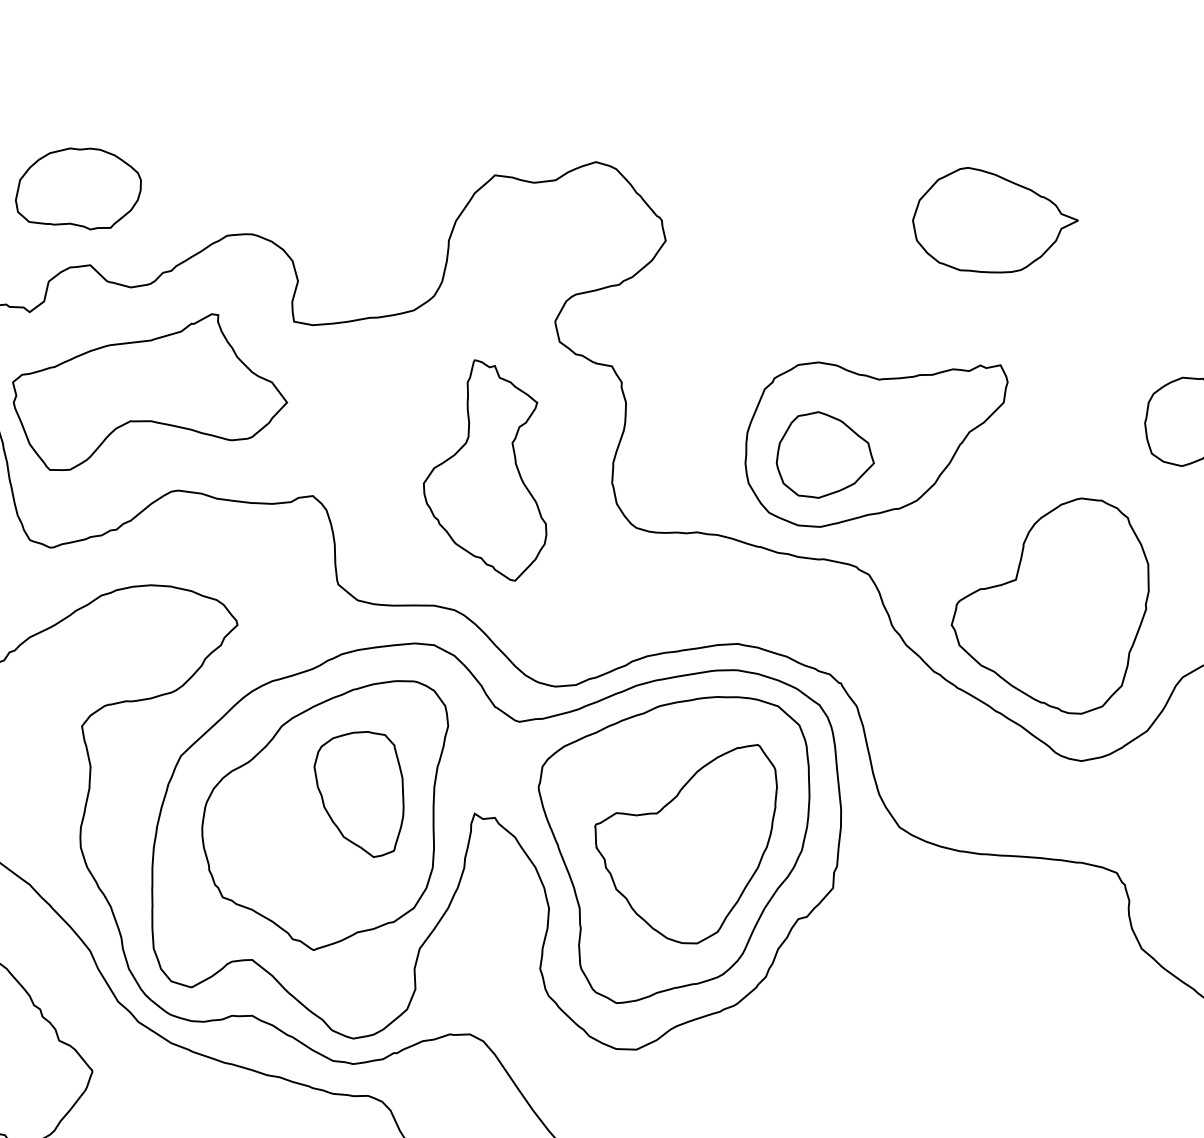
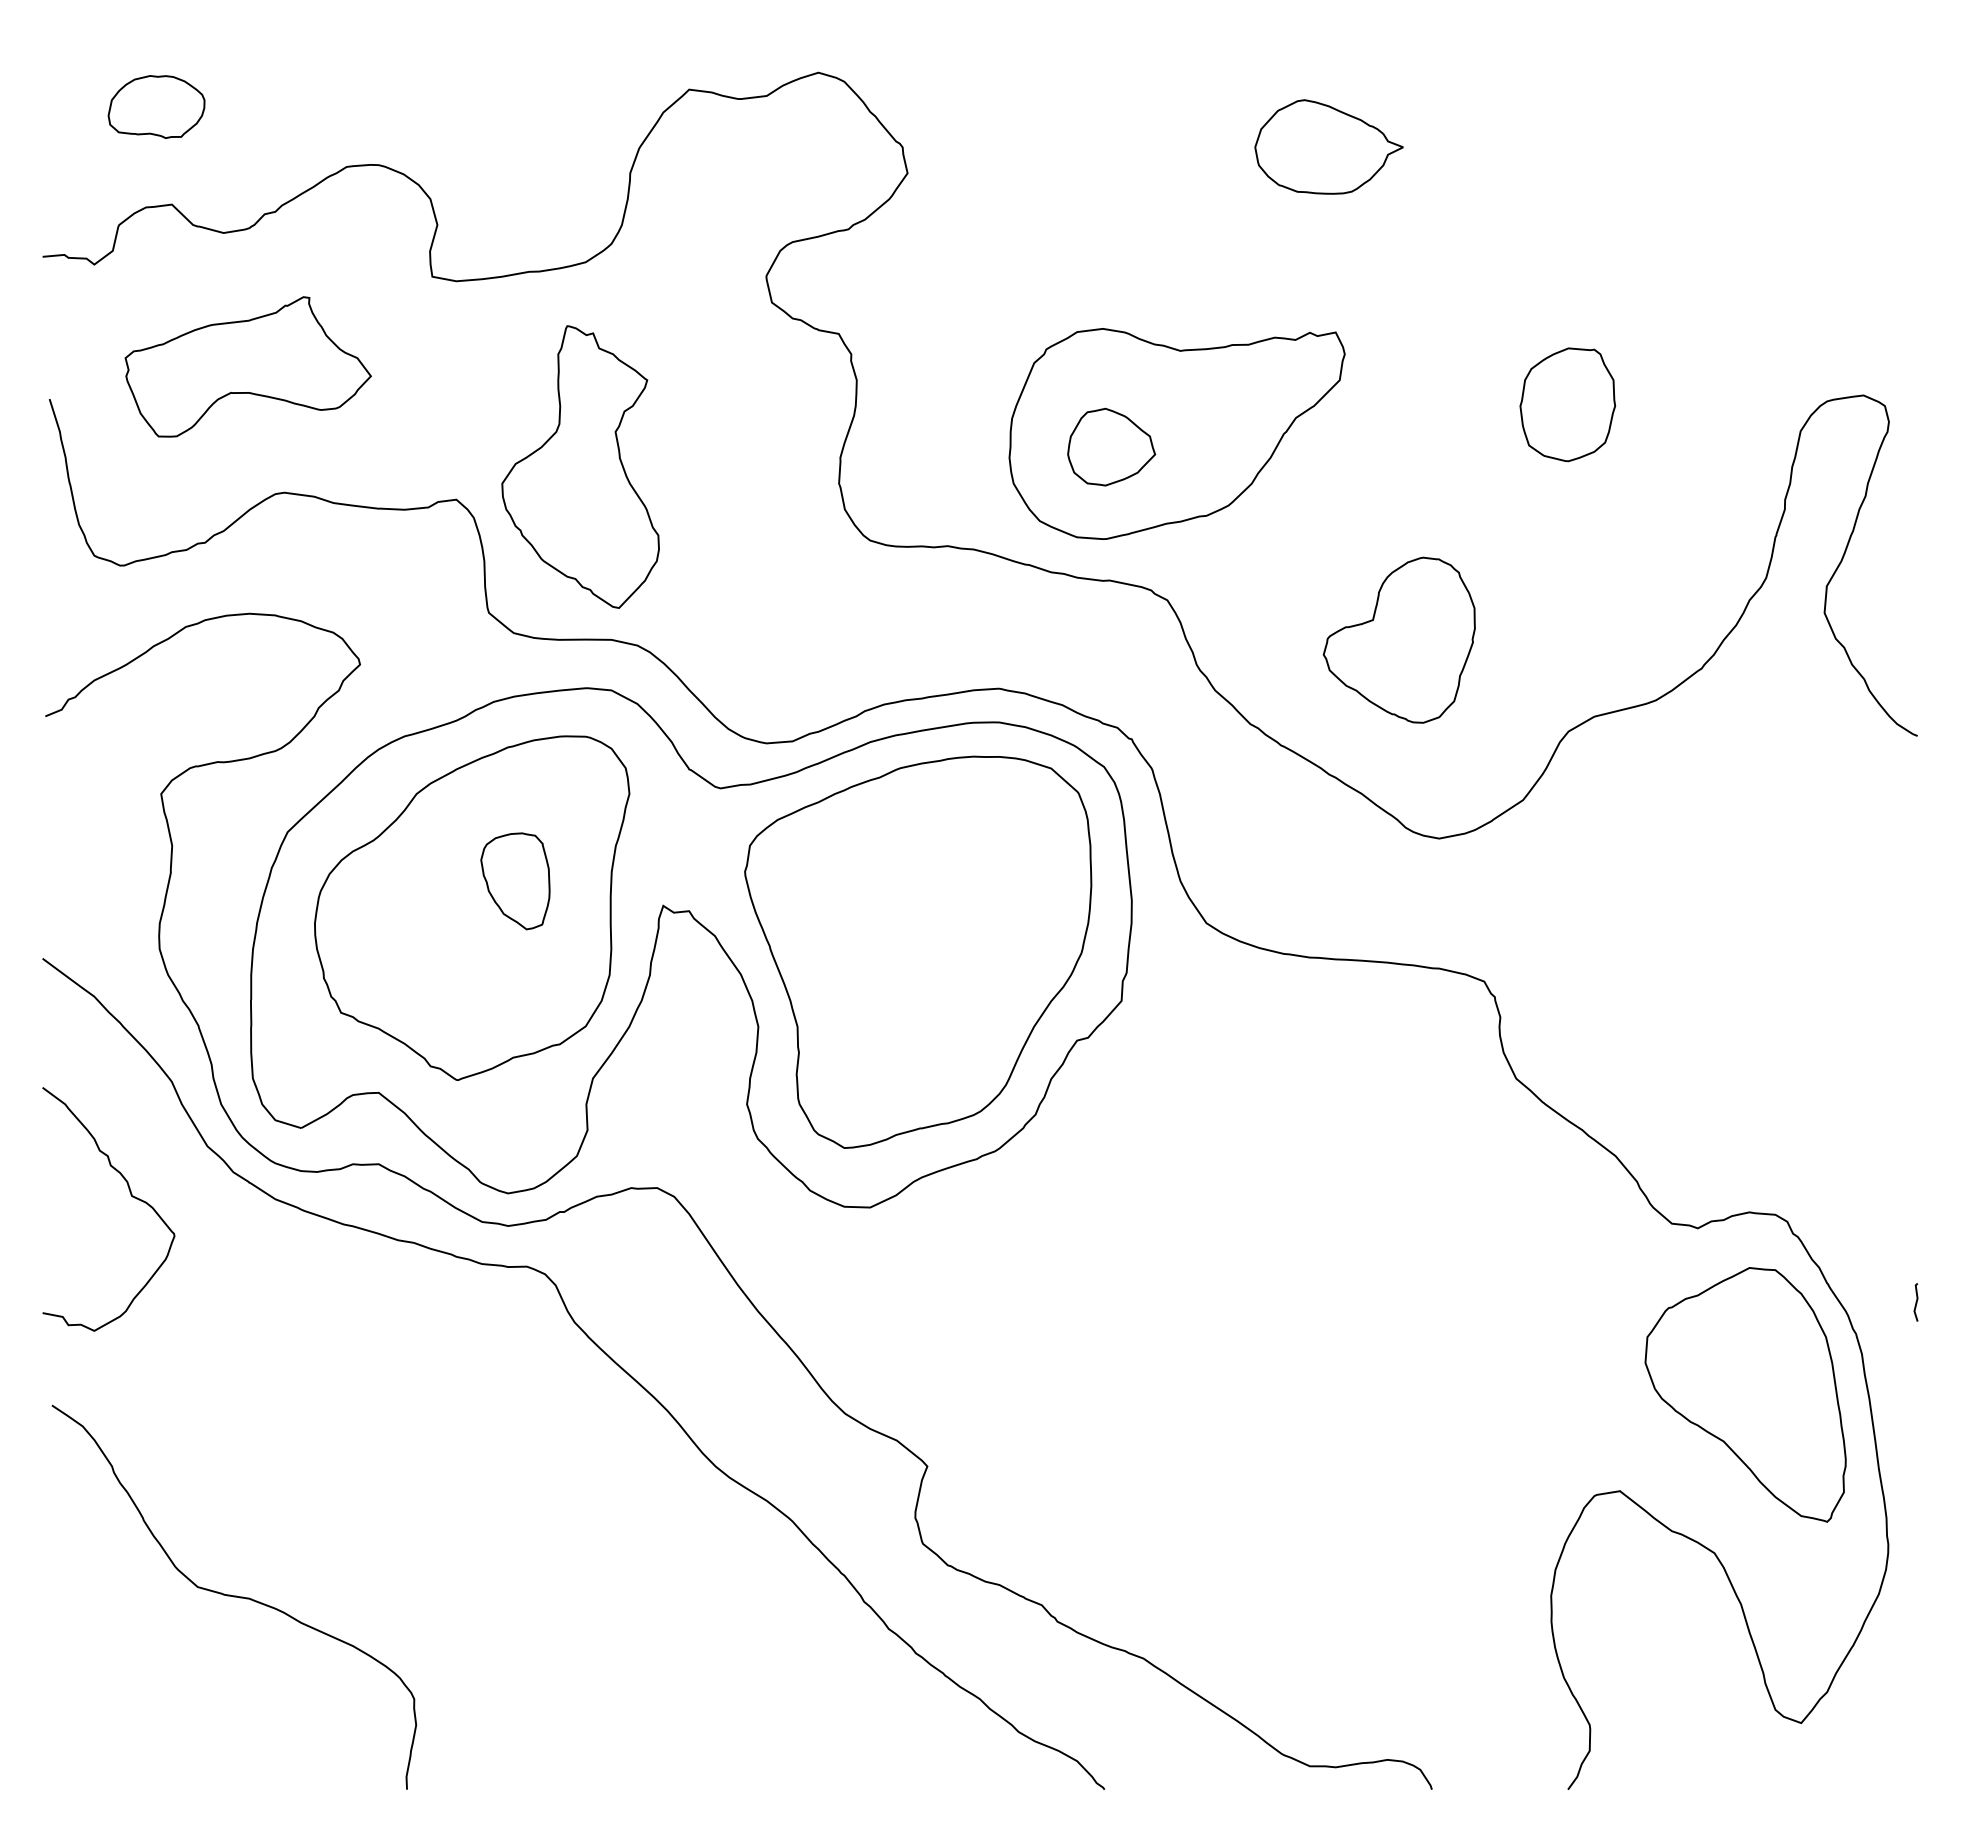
part: (78, 188) -> (156, 106), size x0.6
part: (994, 219) -> (1328, 146), size x0.7
part: (150, 391) -> (248, 366), size x0.7
part: (825, 454) -> (1111, 446), size x0.7
part: (485, 470) -> (580, 466), moved
part: (1050, 605) -> (1399, 639), size x0.6
part: (359, 794) -> (515, 881), size x0.6
part: (686, 843) -> (933, 944), removed

